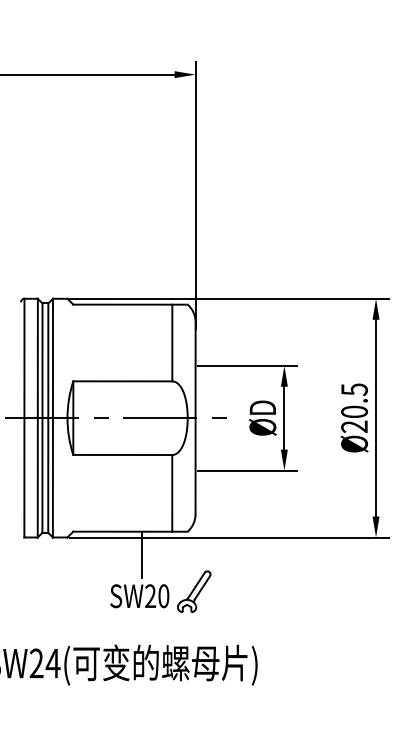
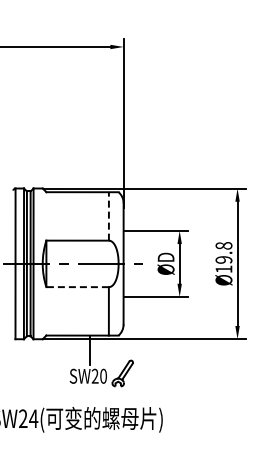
line: (171, 341) -> (108, 215), solid -> dashed
text: (353, 408) -> (223, 257), Ø20.5 -> Ø19.8
line: (122, 455) -> (77, 287), solid -> dashed

